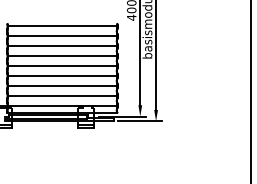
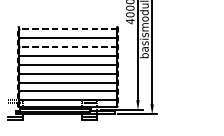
line: (62, 26) -> (68, 29), solid -> dashed
line: (62, 46) -> (68, 47), solid -> dashed

